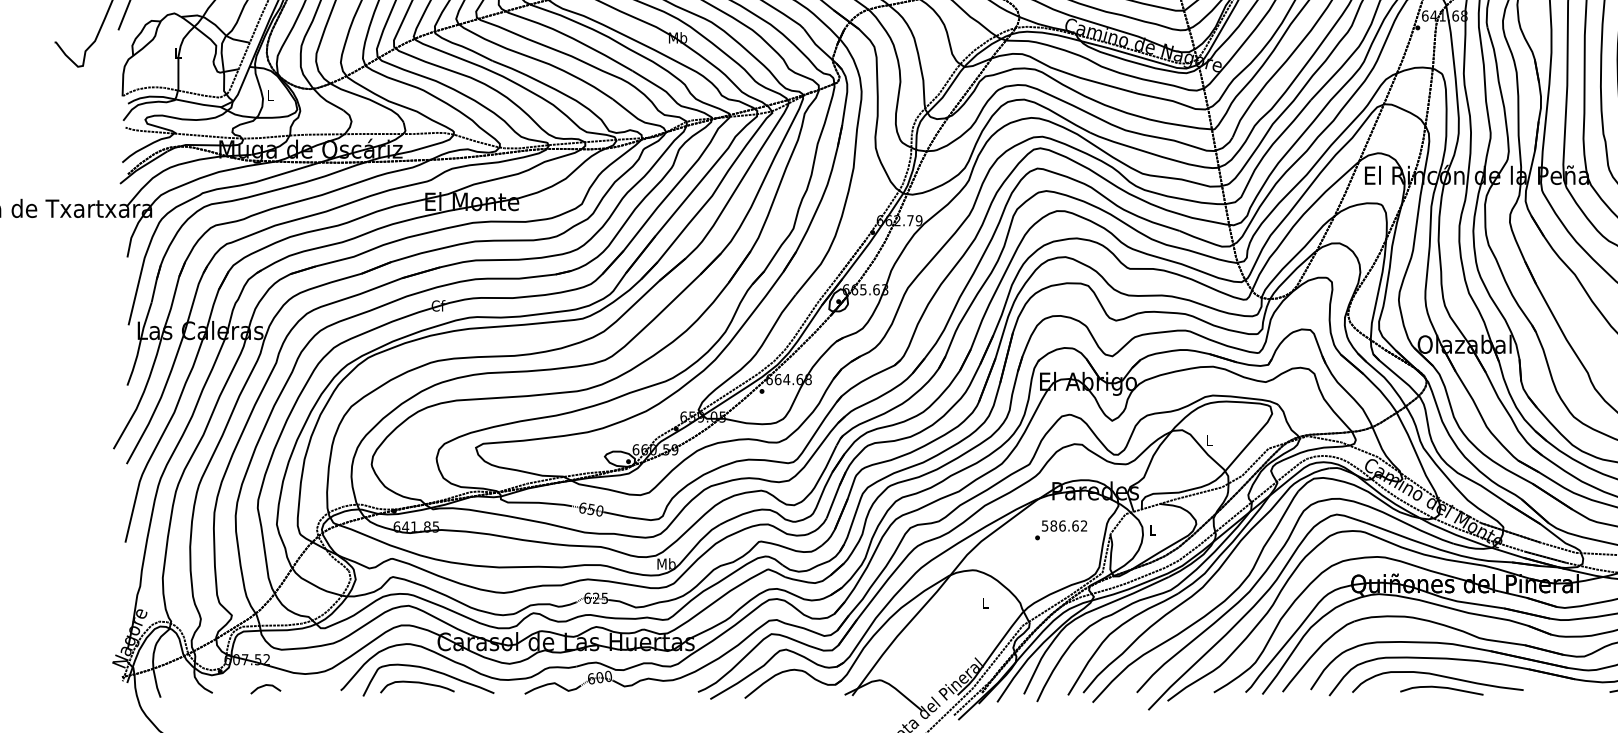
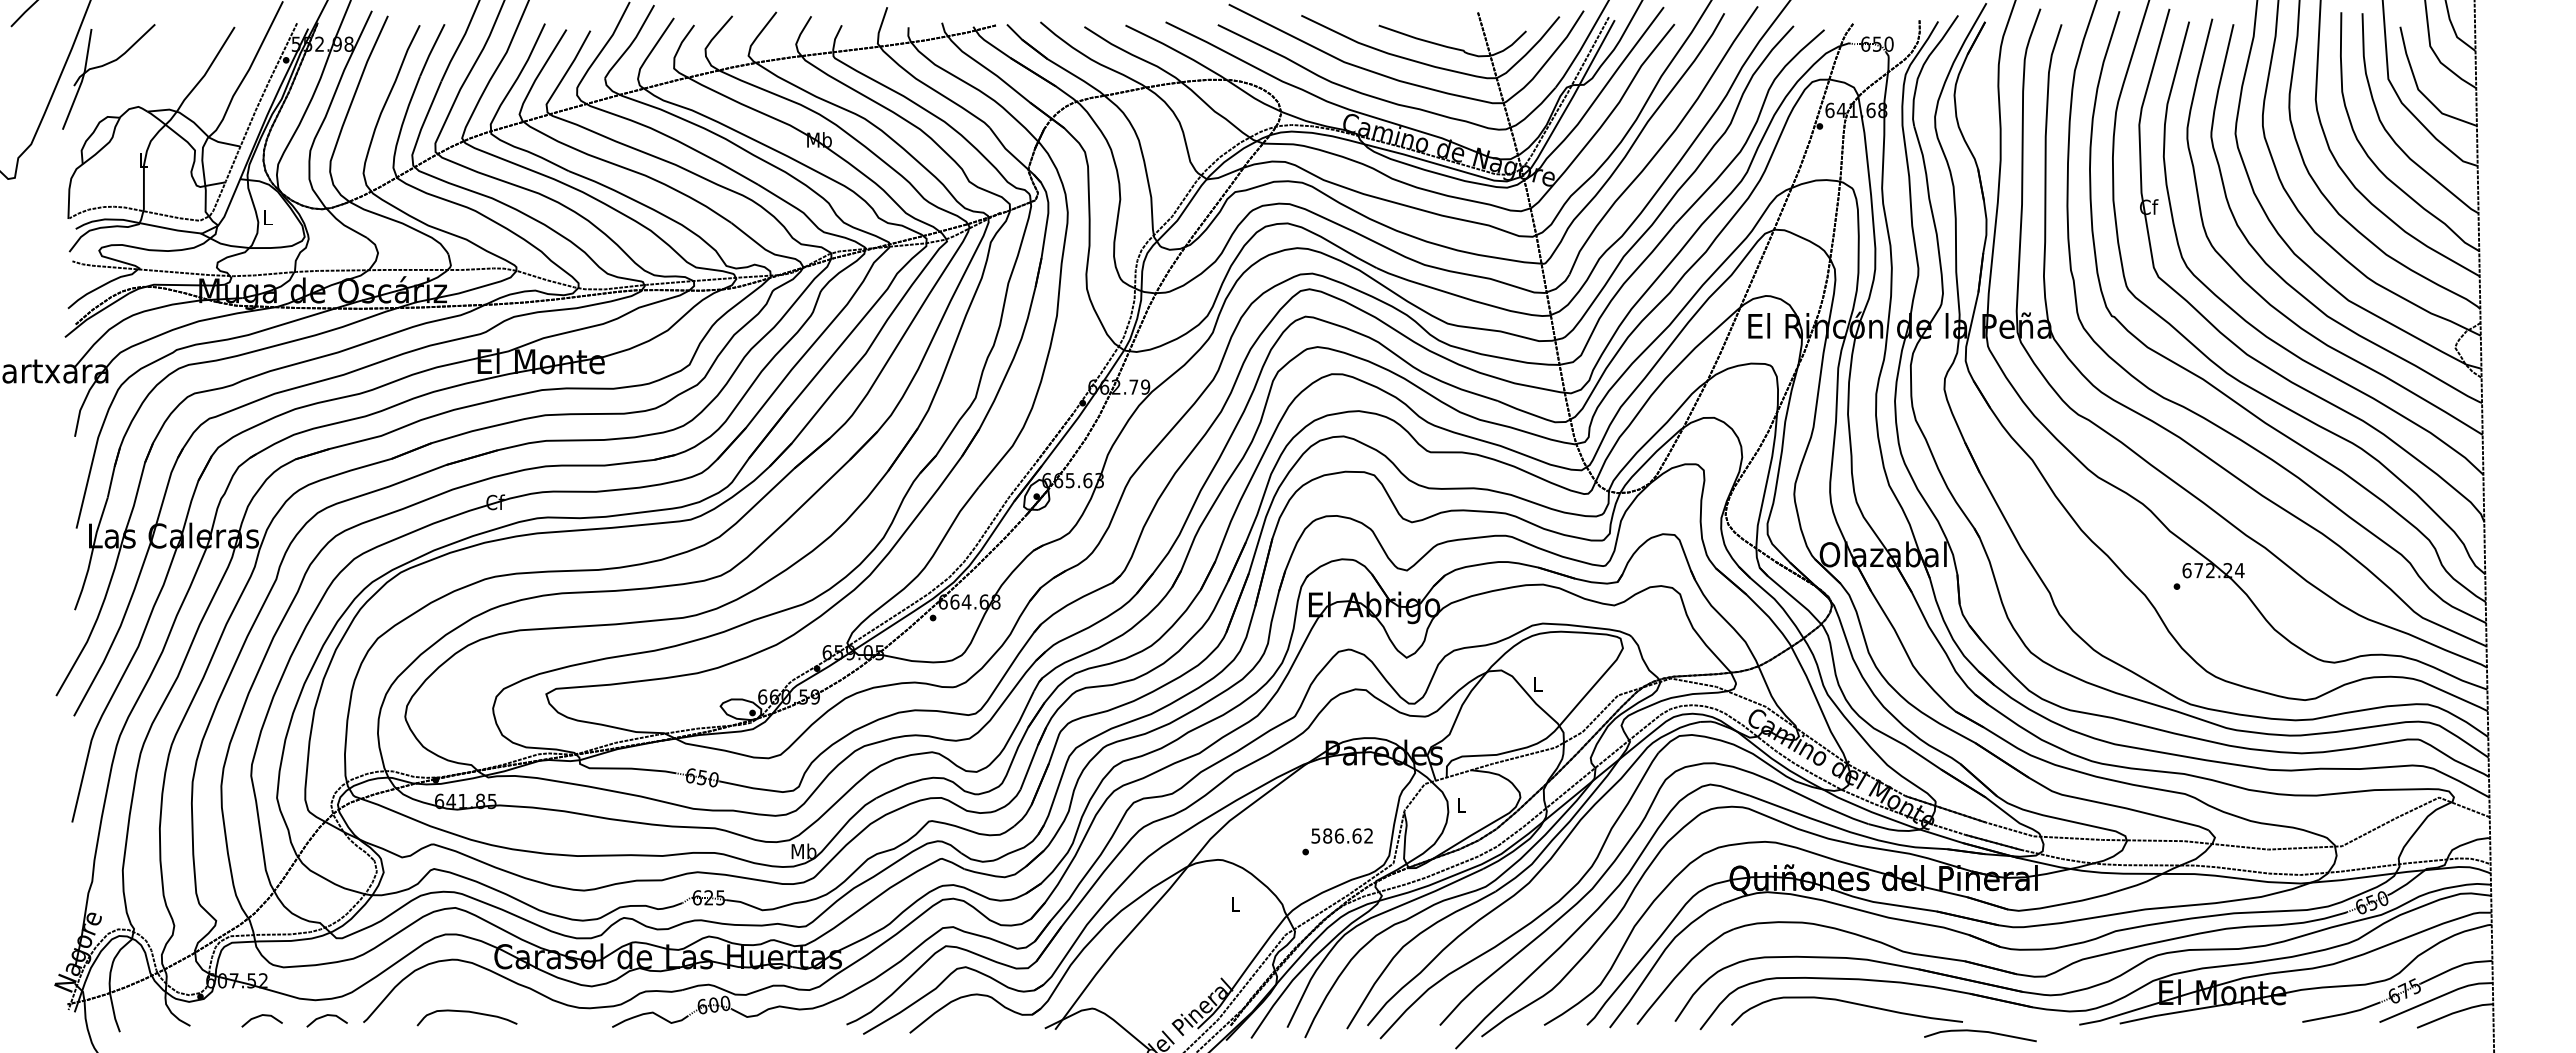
text: (1061, 530) -> (1337, 841), moved
curve: (432, 671) -> (487, 996), removed
line: (311, 686) -> (324, 1017), added
curve: (1441, 688) -> (1980, 1032), moved

